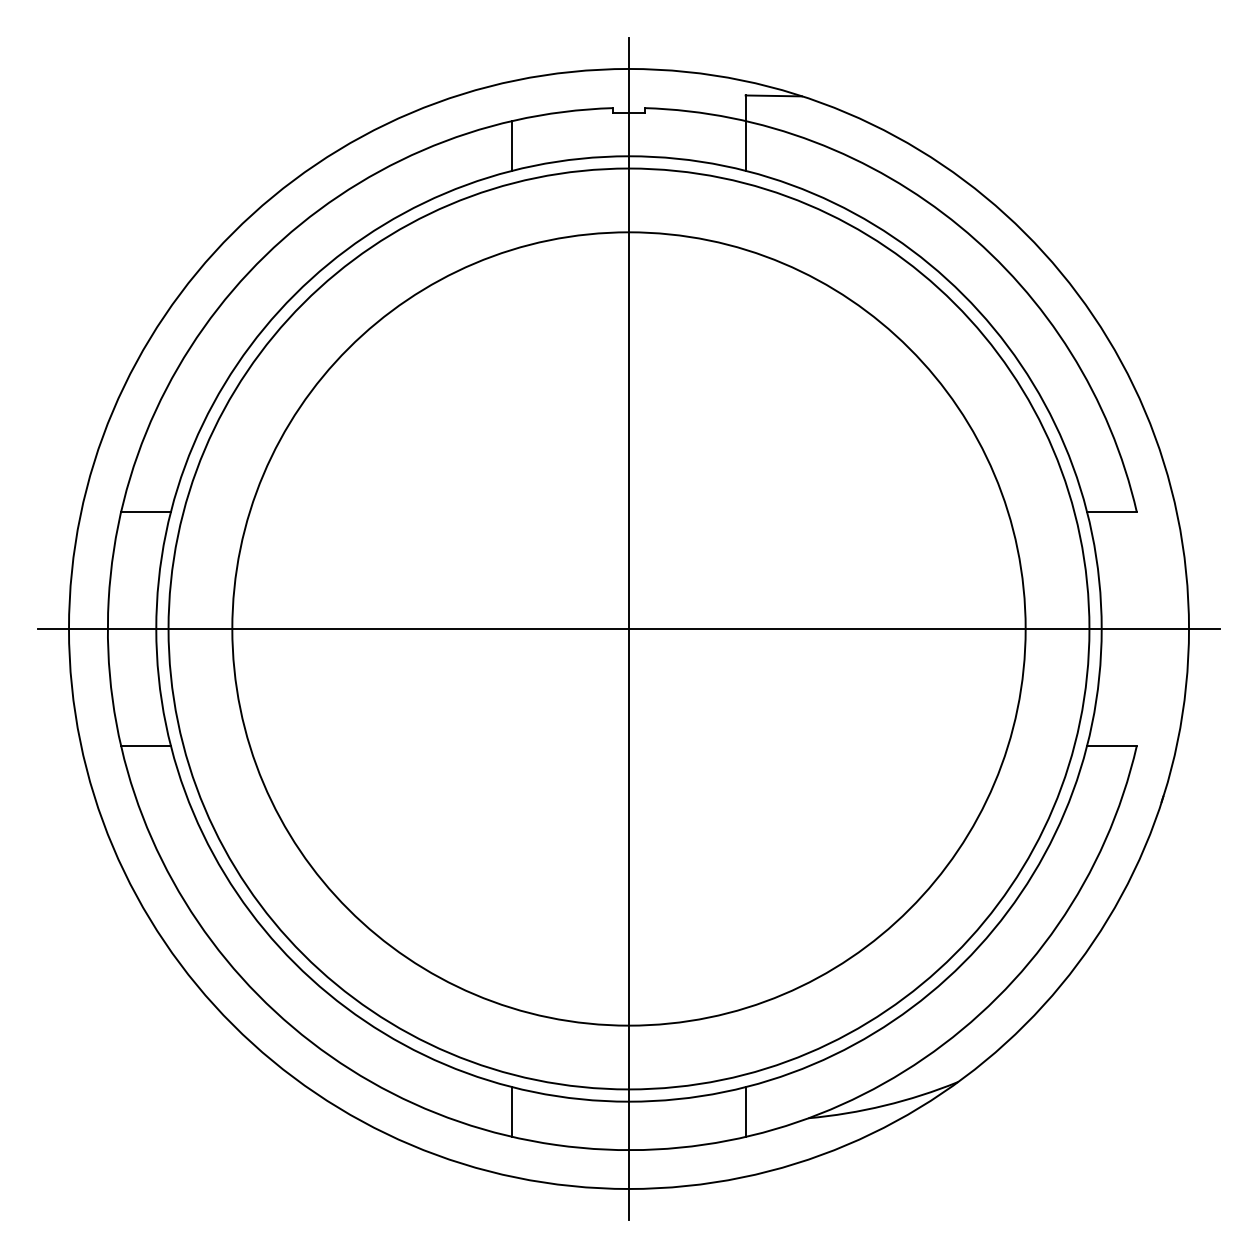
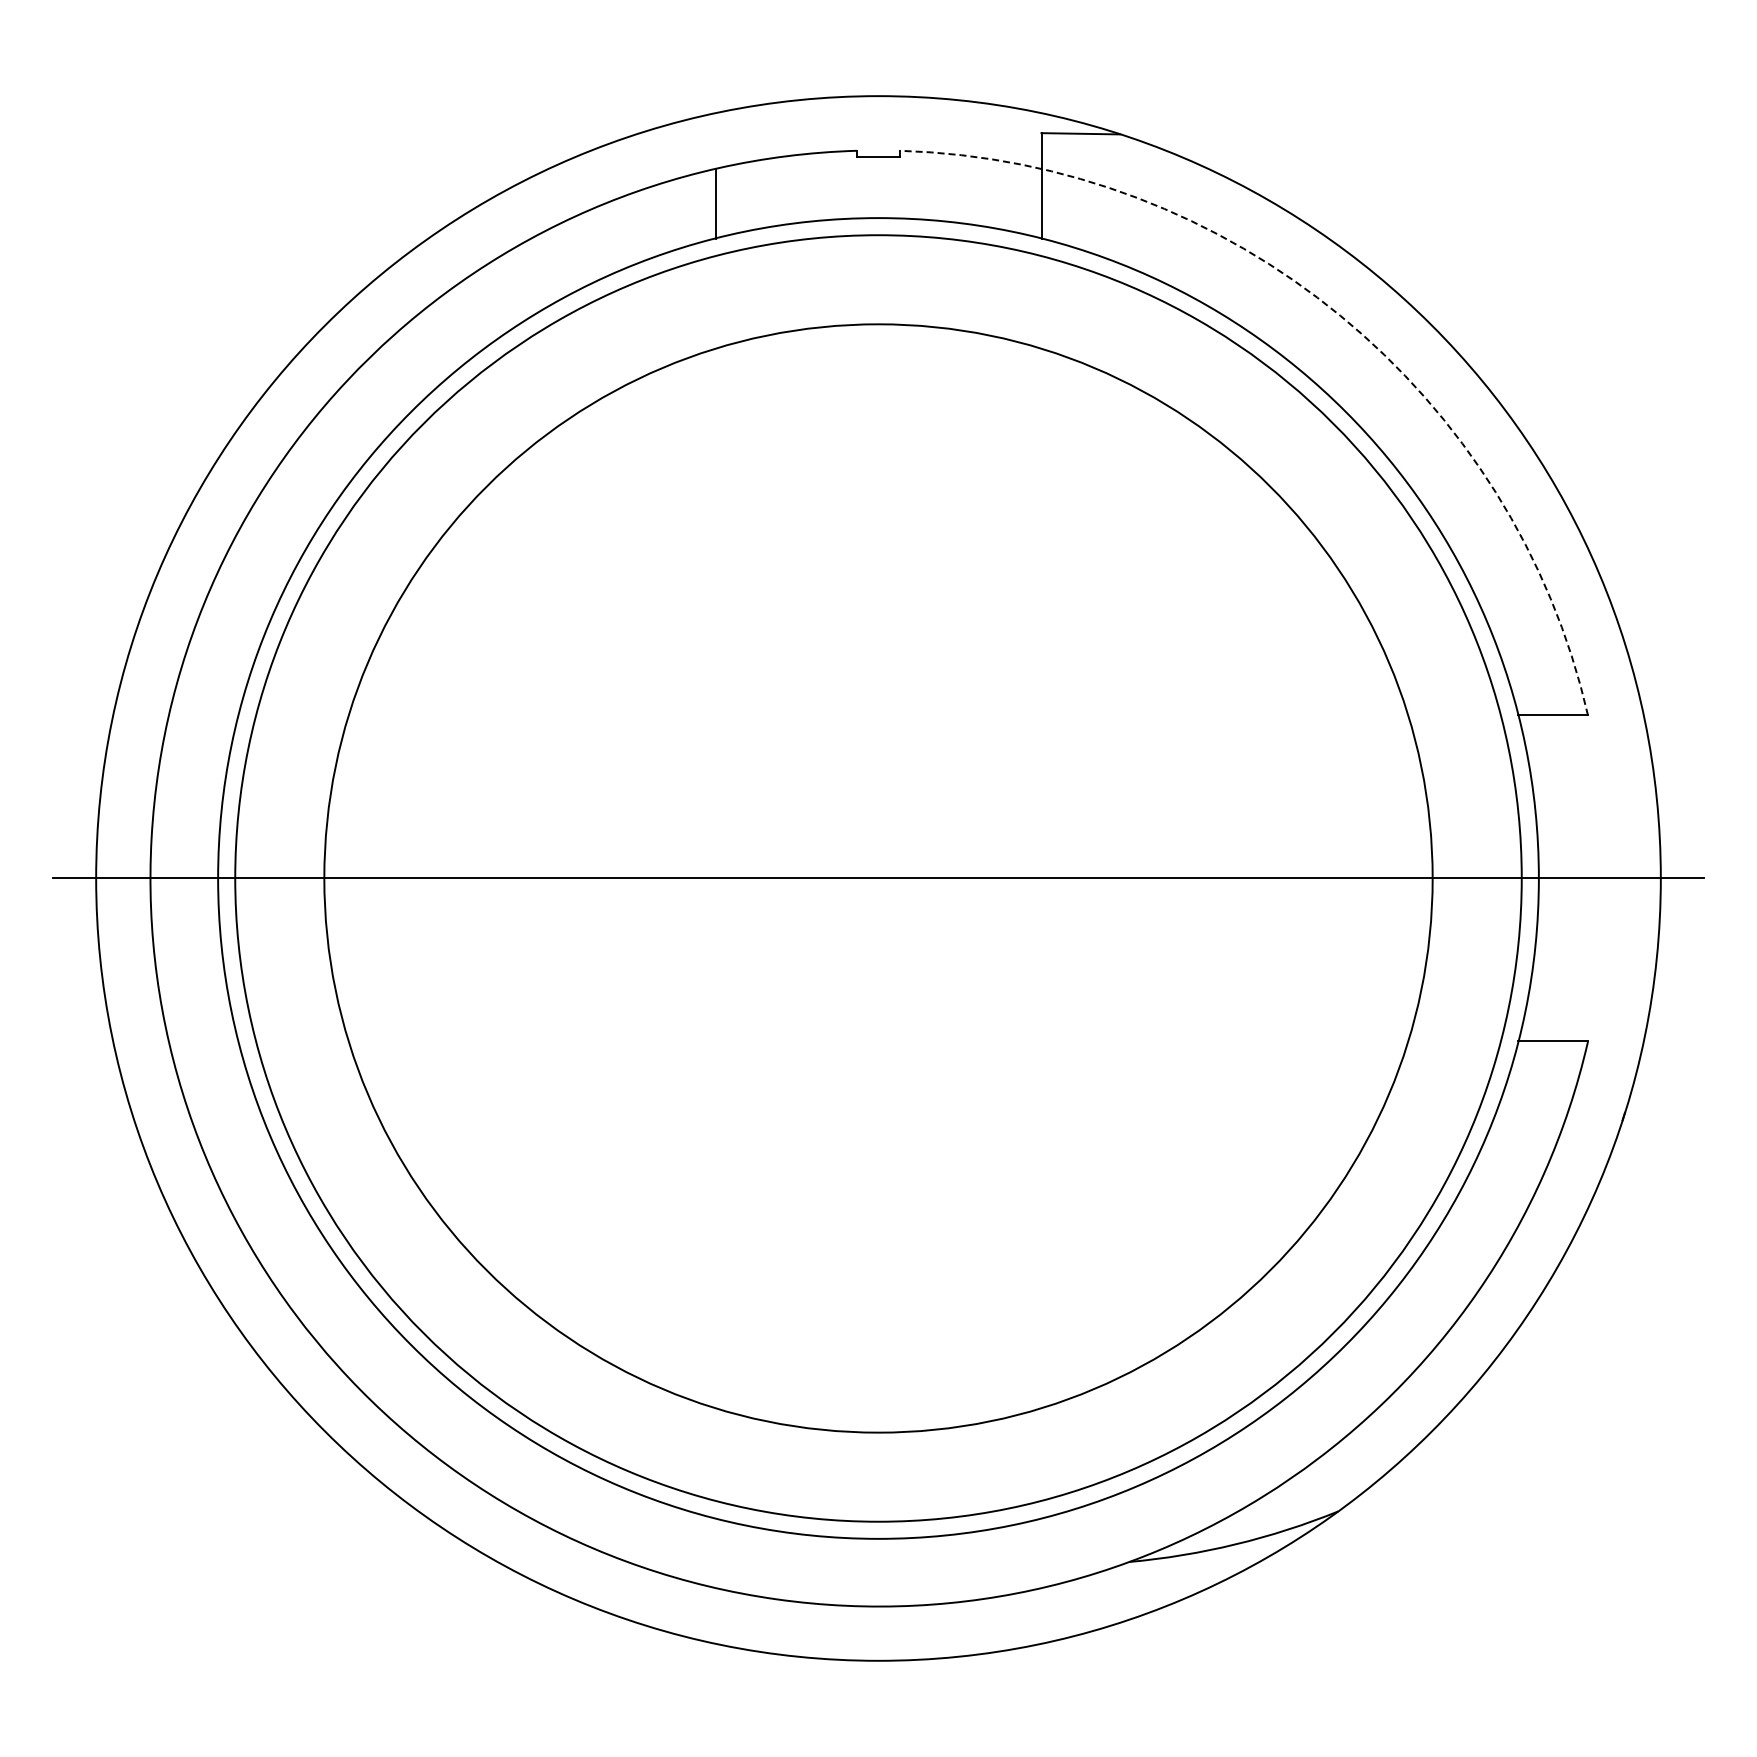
arc: (959, 226) -> (1340, 315), solid -> dashed
line: (145, 512) -> (203, 715), removed
line: (629, 629) -> (878, 878), removed
line: (145, 745) -> (203, 1041), removed
line: (512, 1112) -> (715, 1553), removed
line: (745, 1112) -> (1041, 1553), removed

